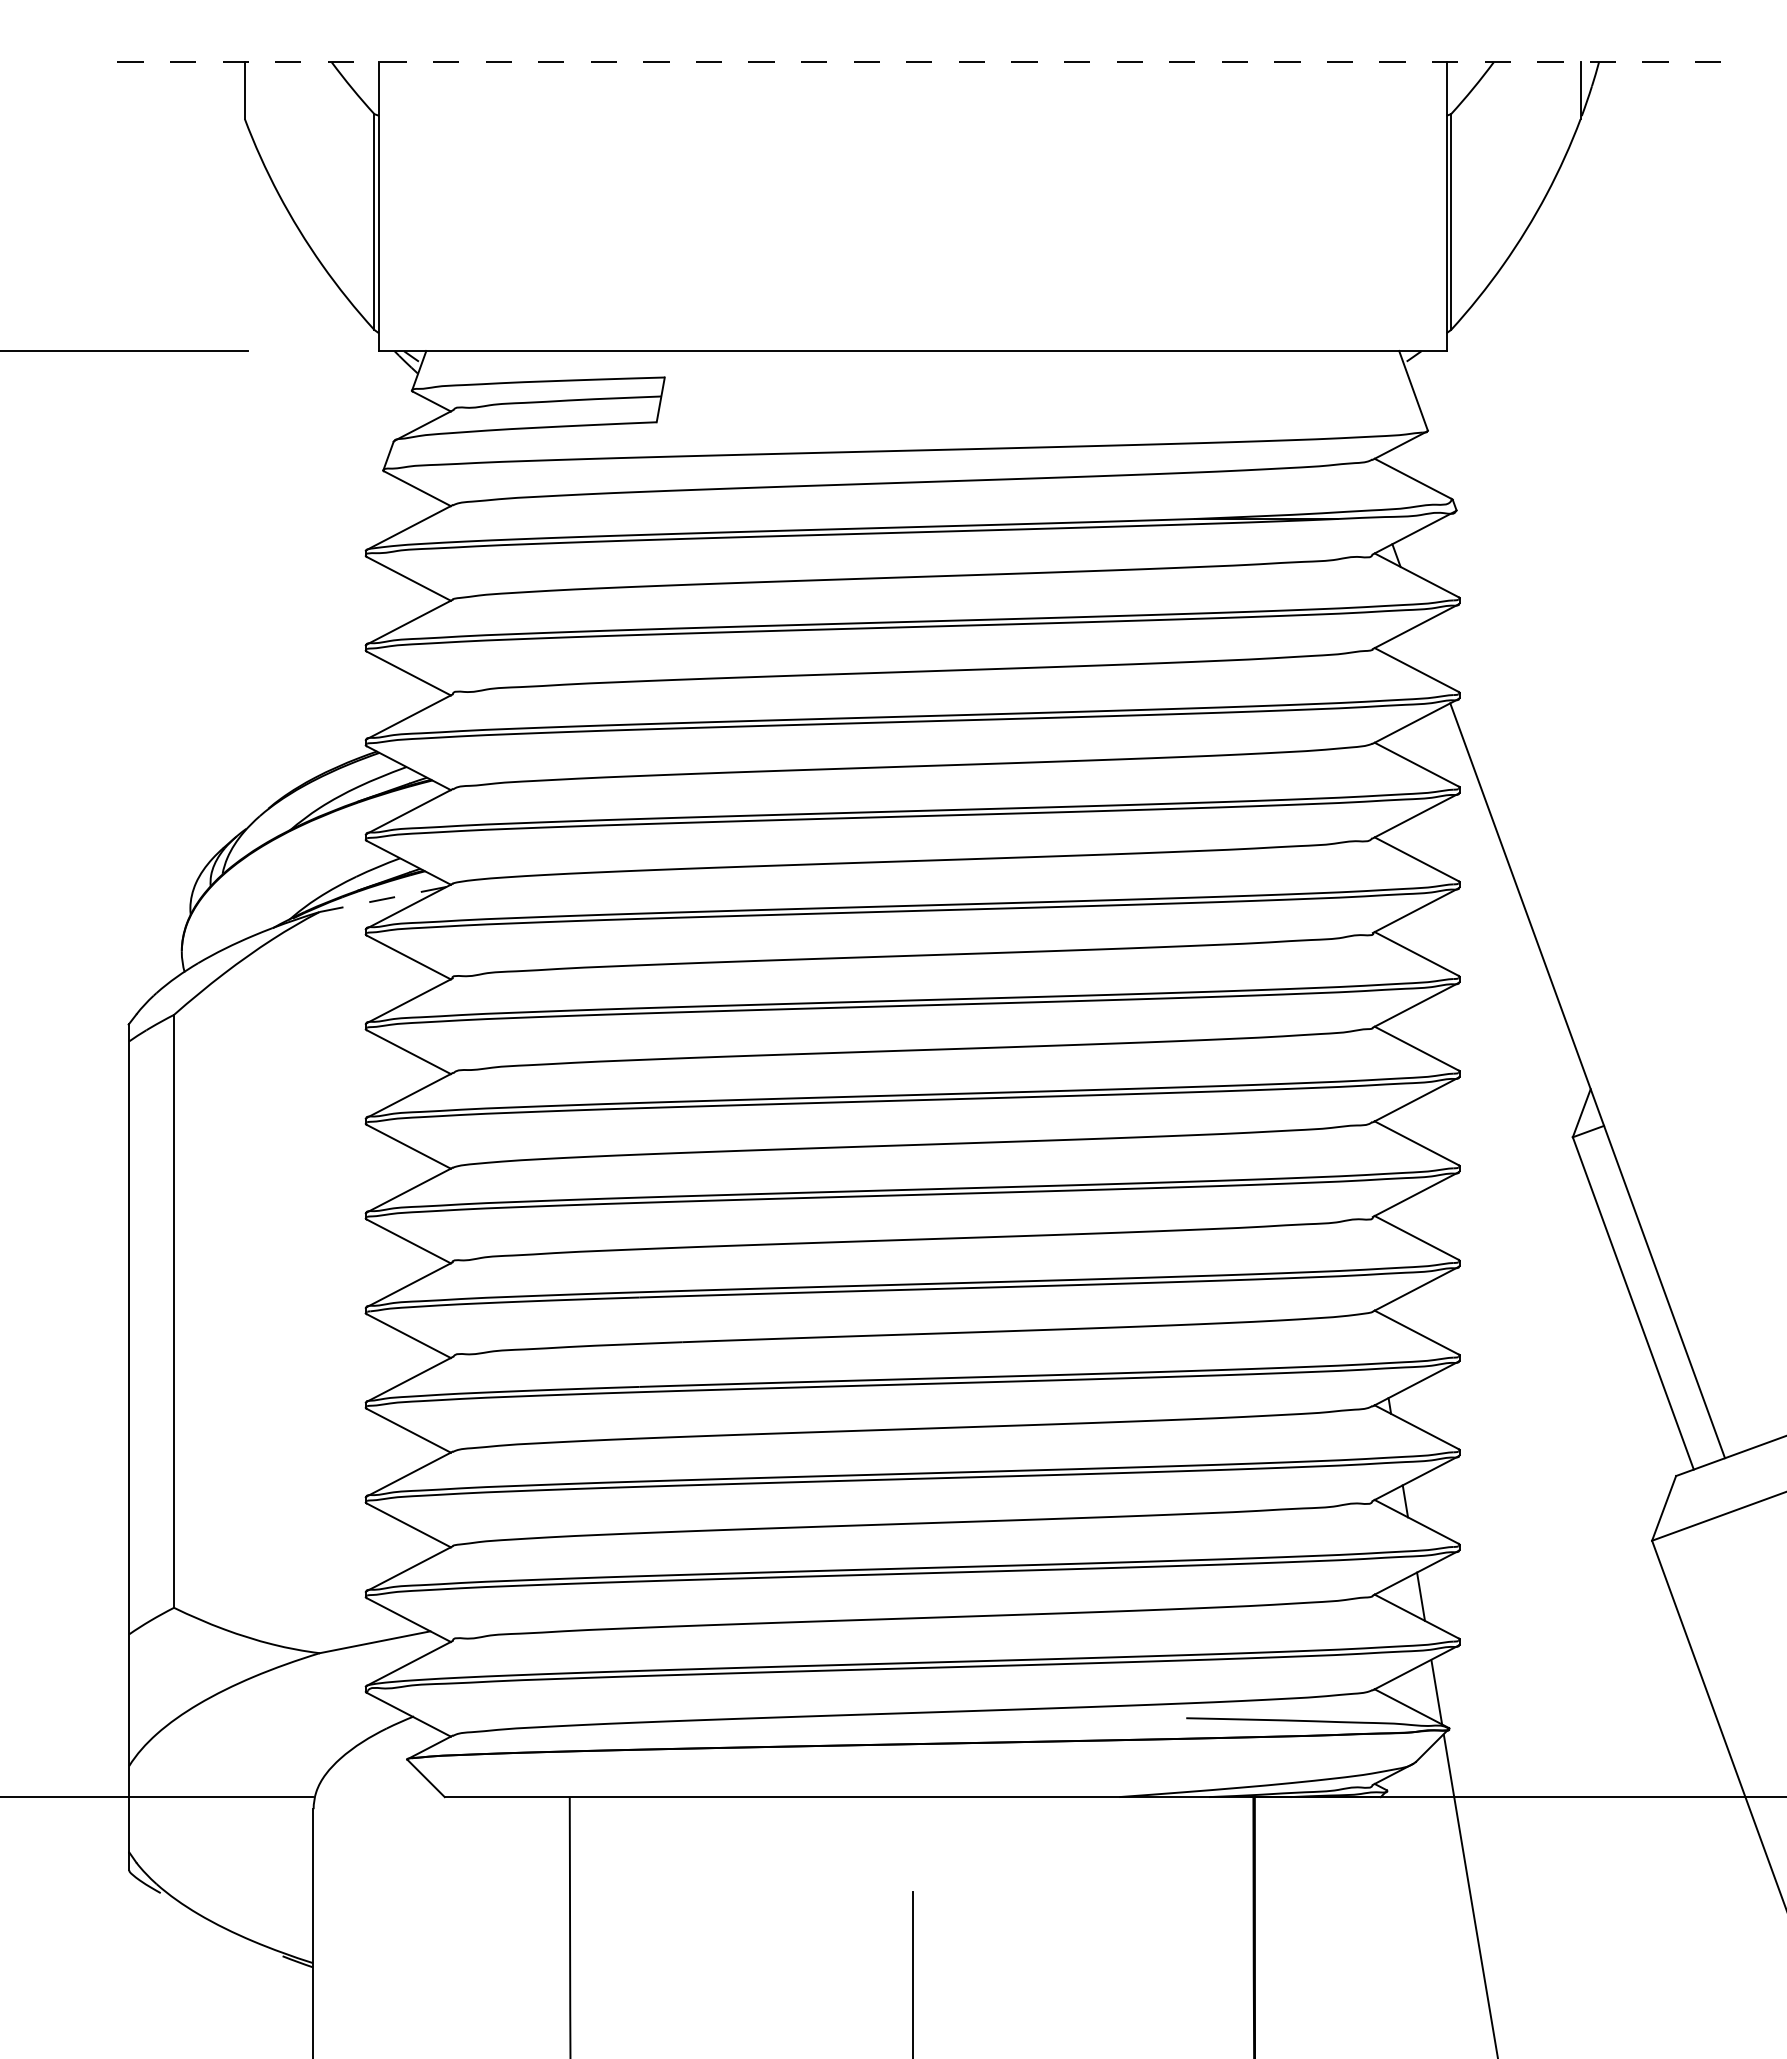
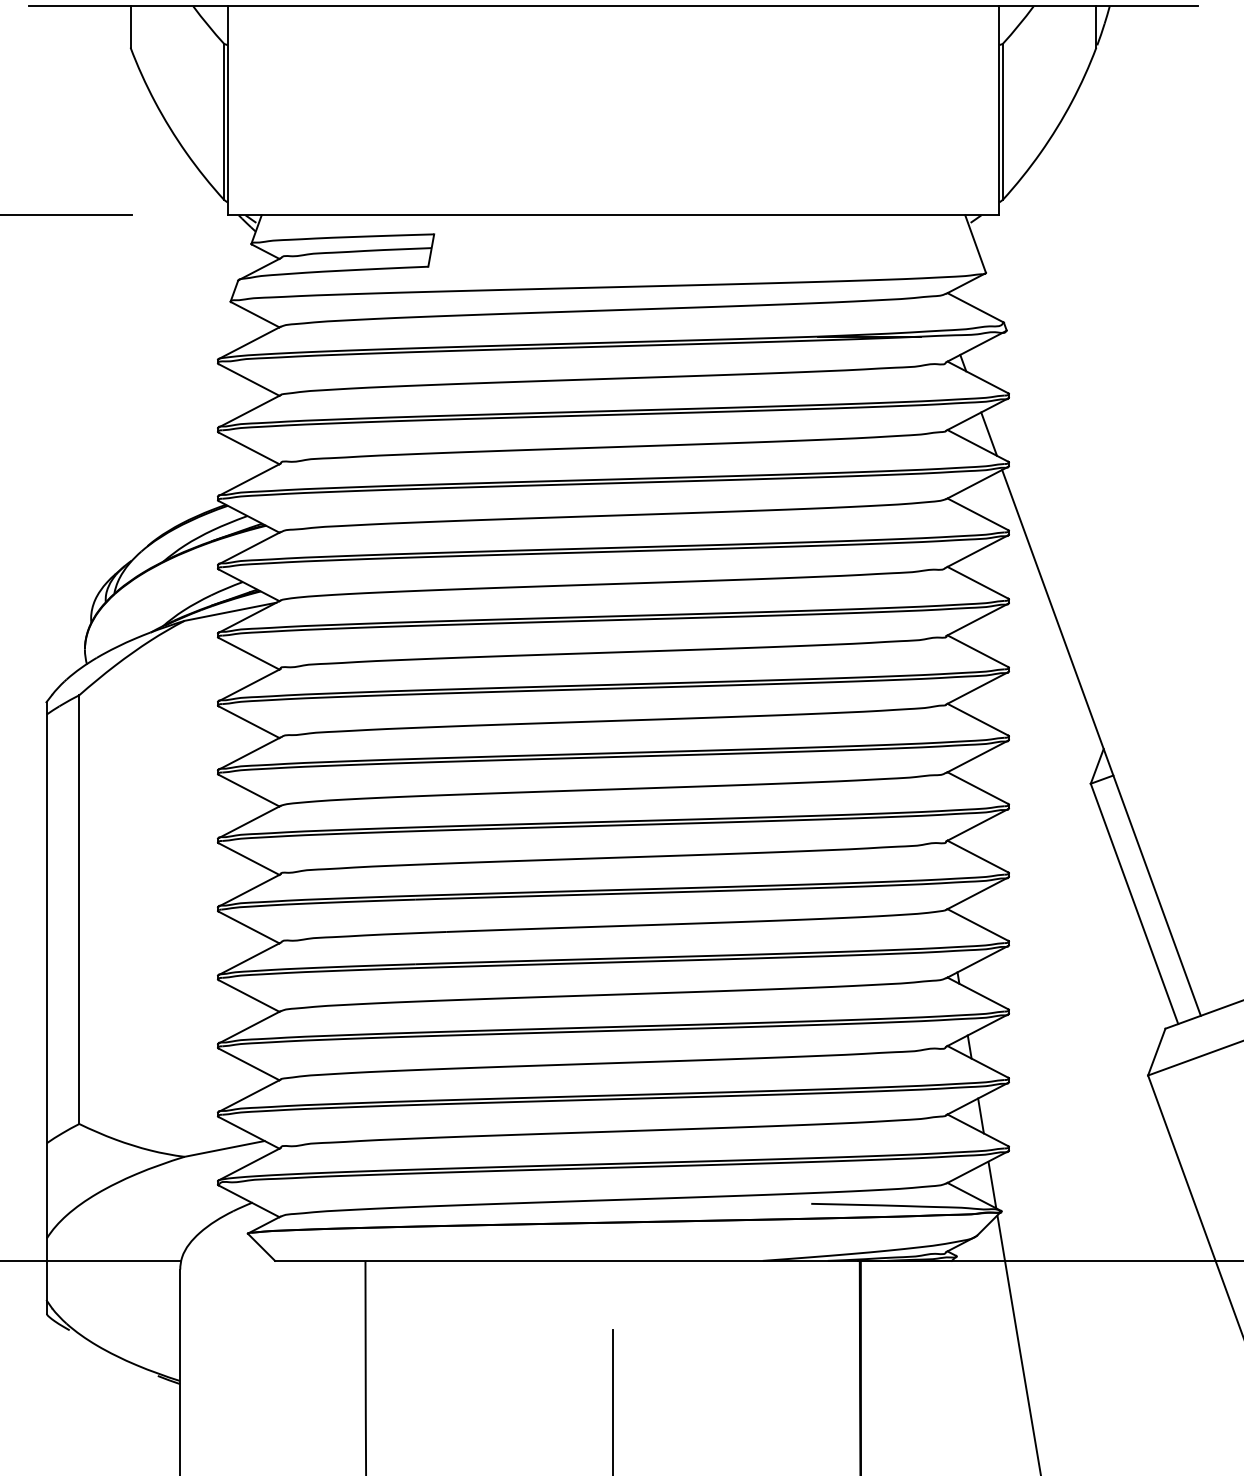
line: (912, 61) -> (613, 5), dashed -> solid
line: (1432, 653) -> (989, 433), added
line: (383, 899) -> (230, 611), dashed -> solid

